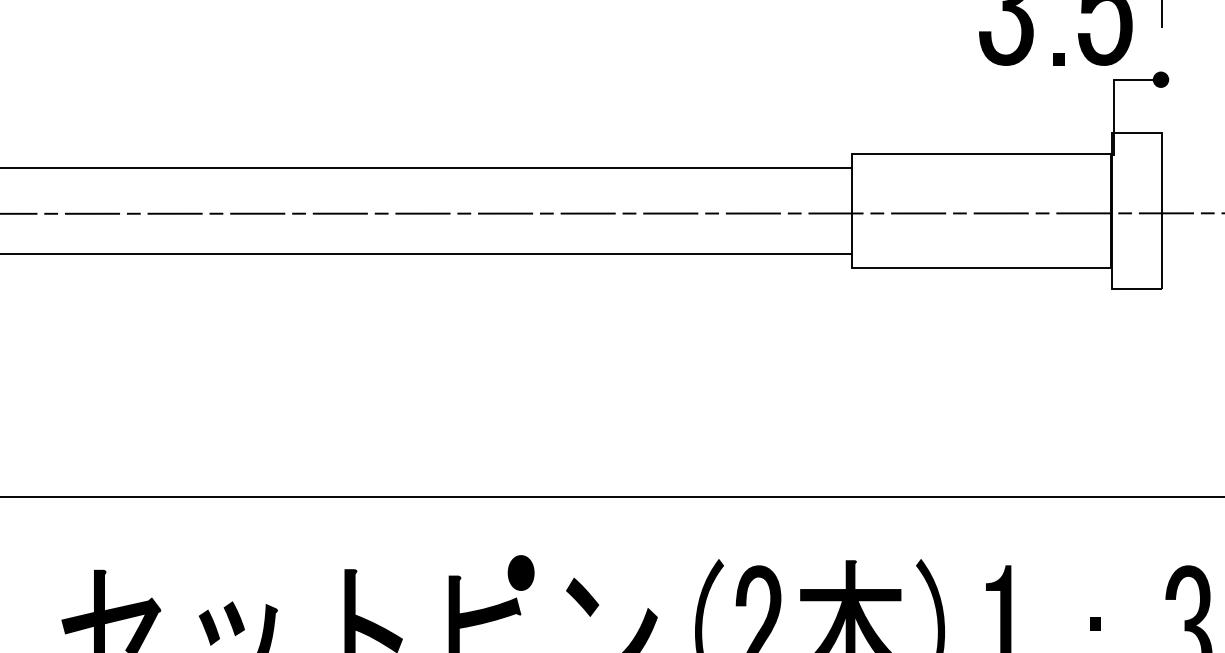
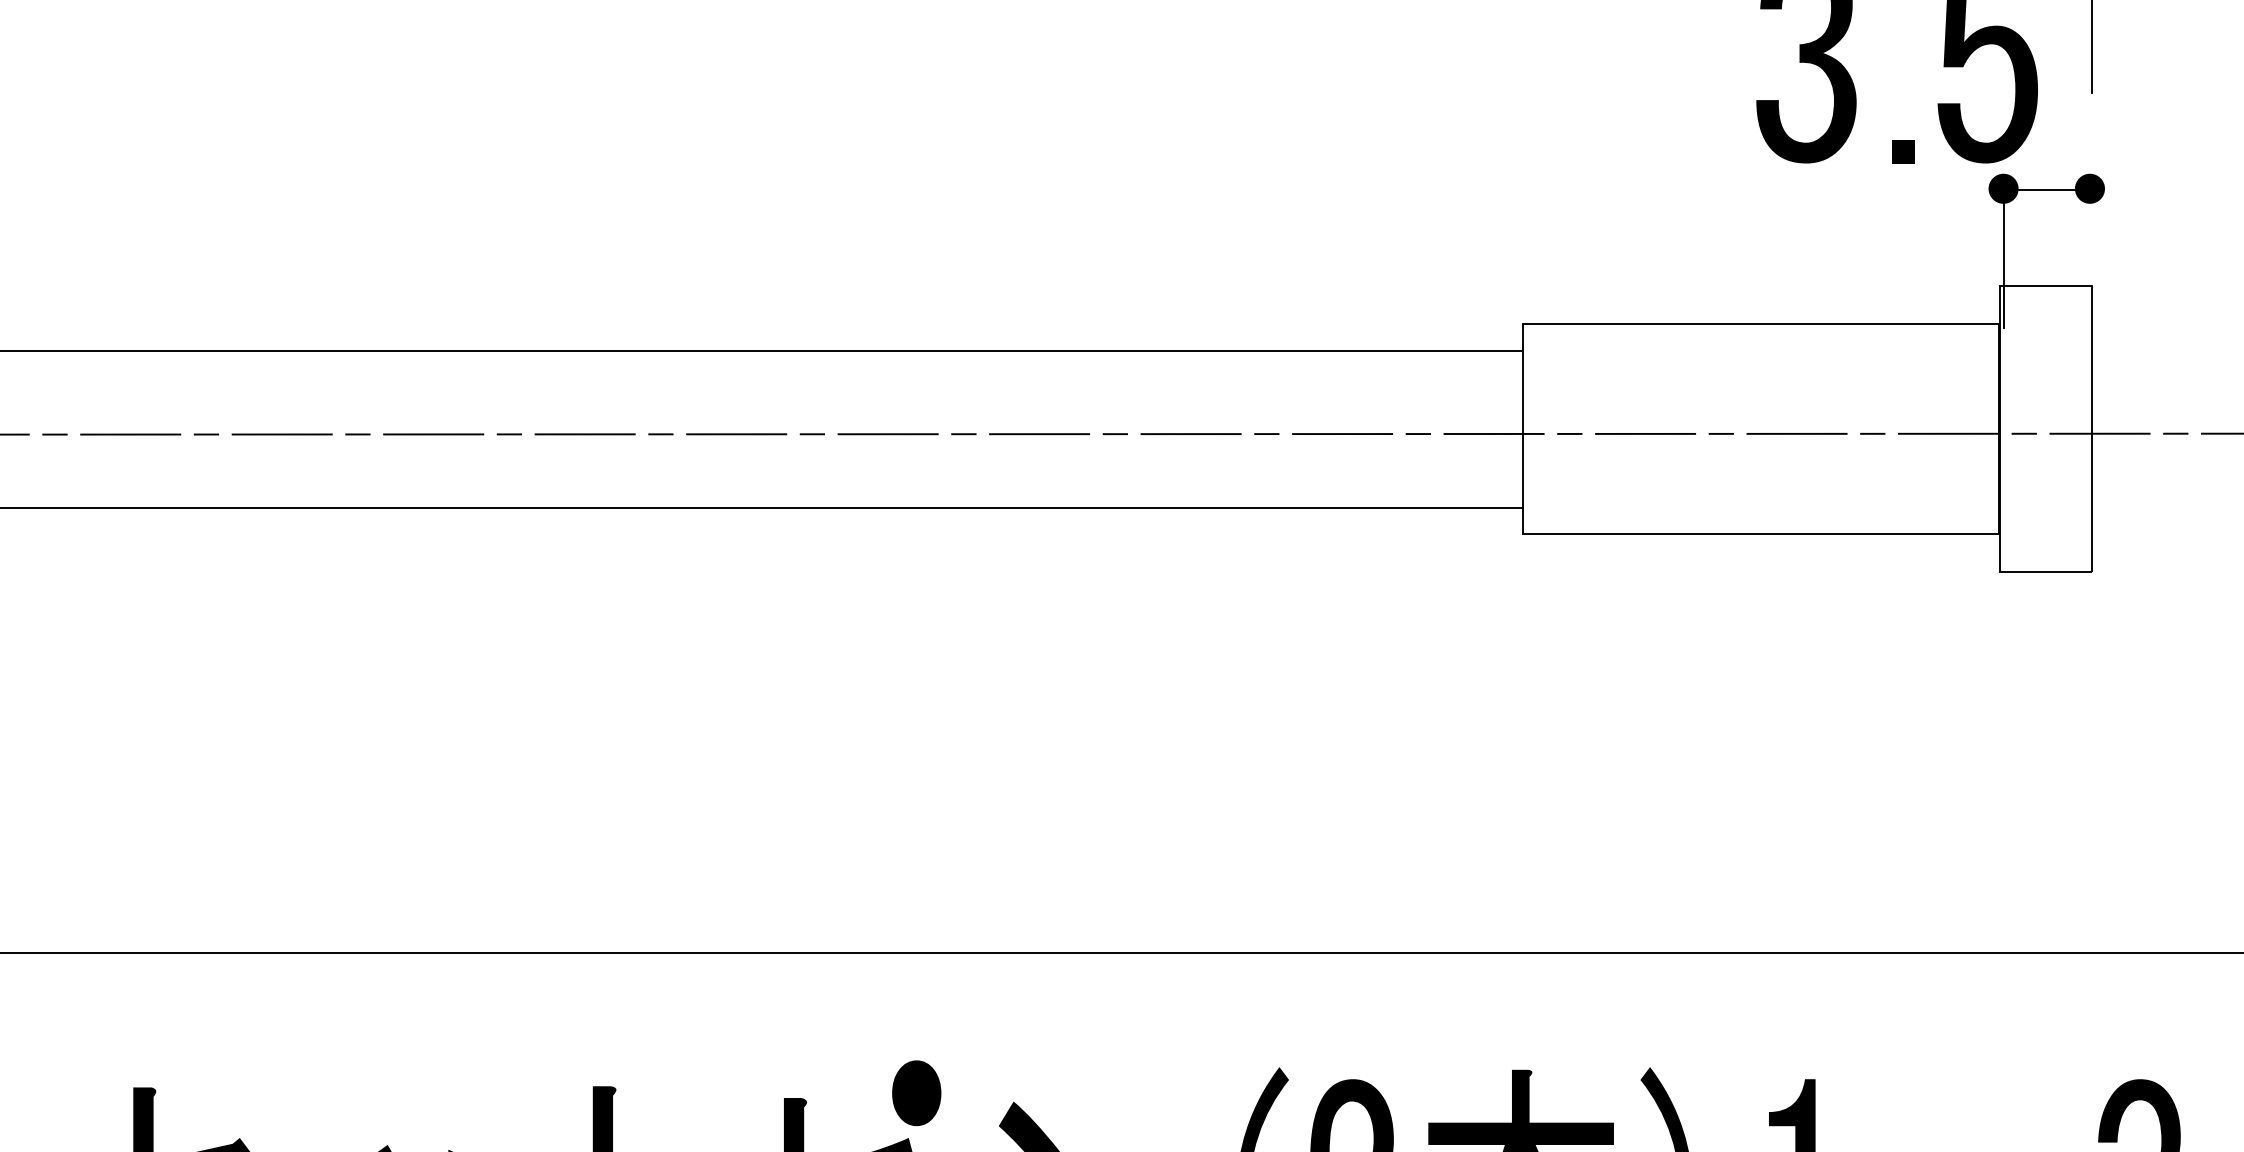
fill: (1113, 79) -> (2002, 188), added

